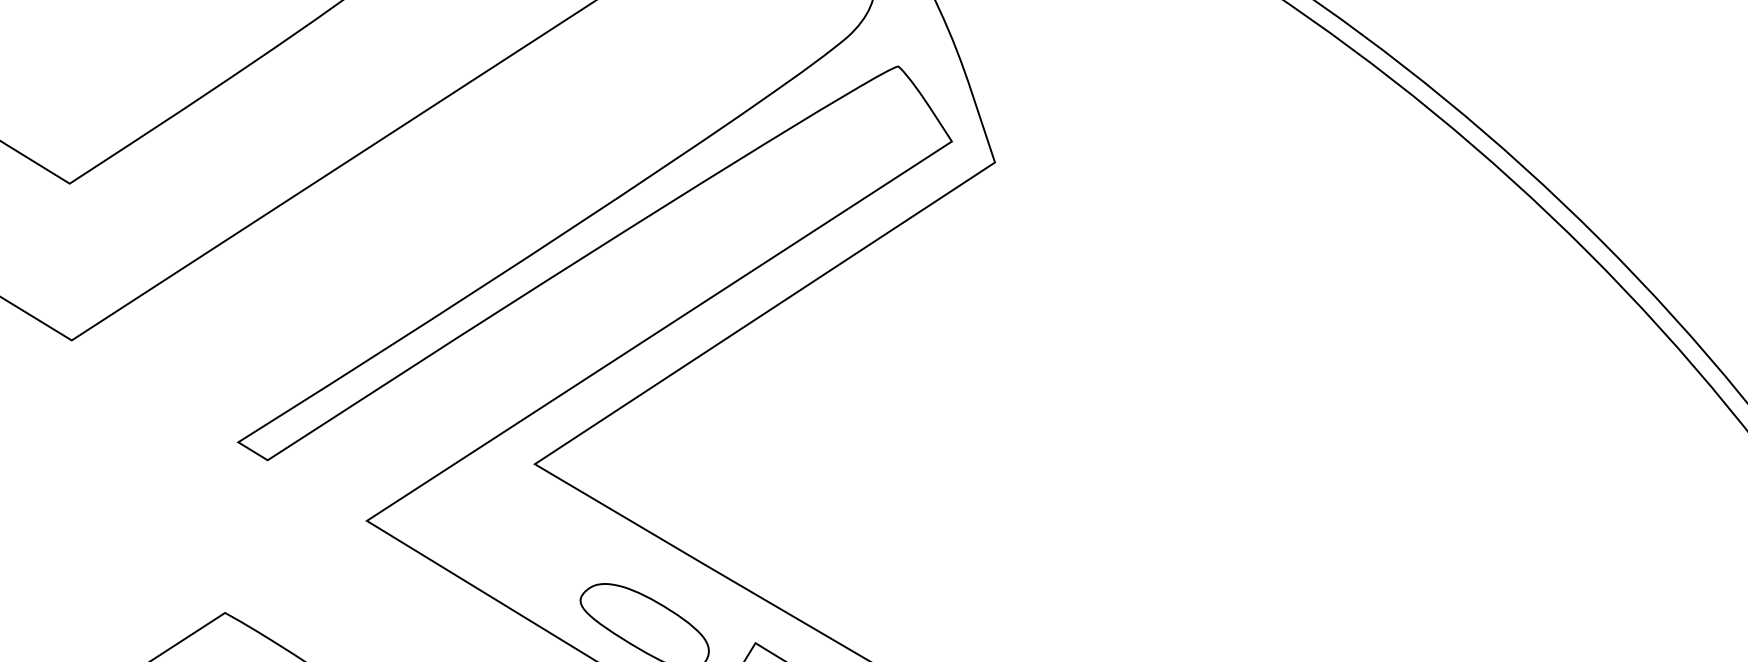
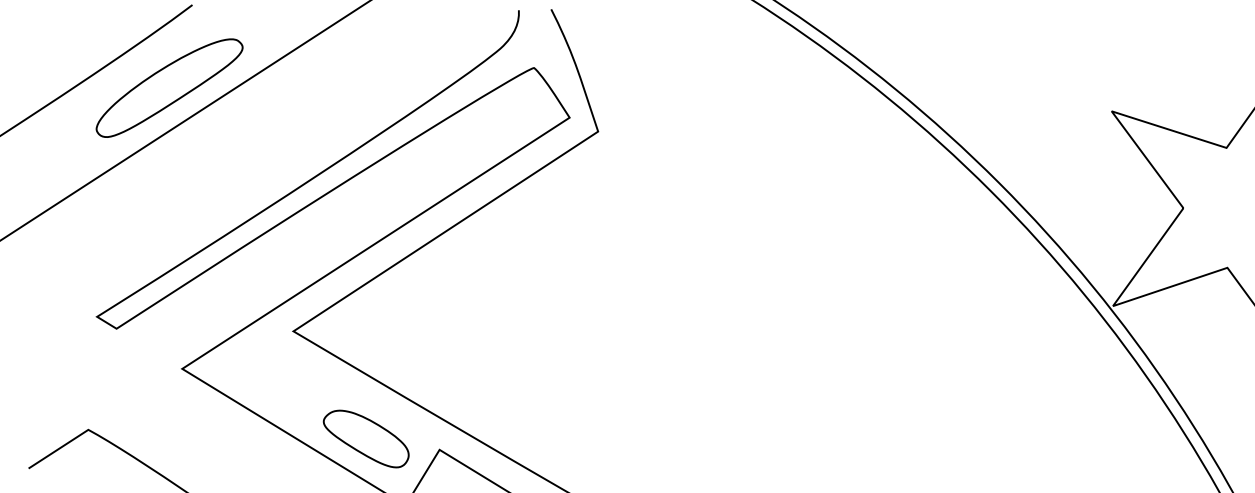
part: (347, 95) -> (169, 87), added

